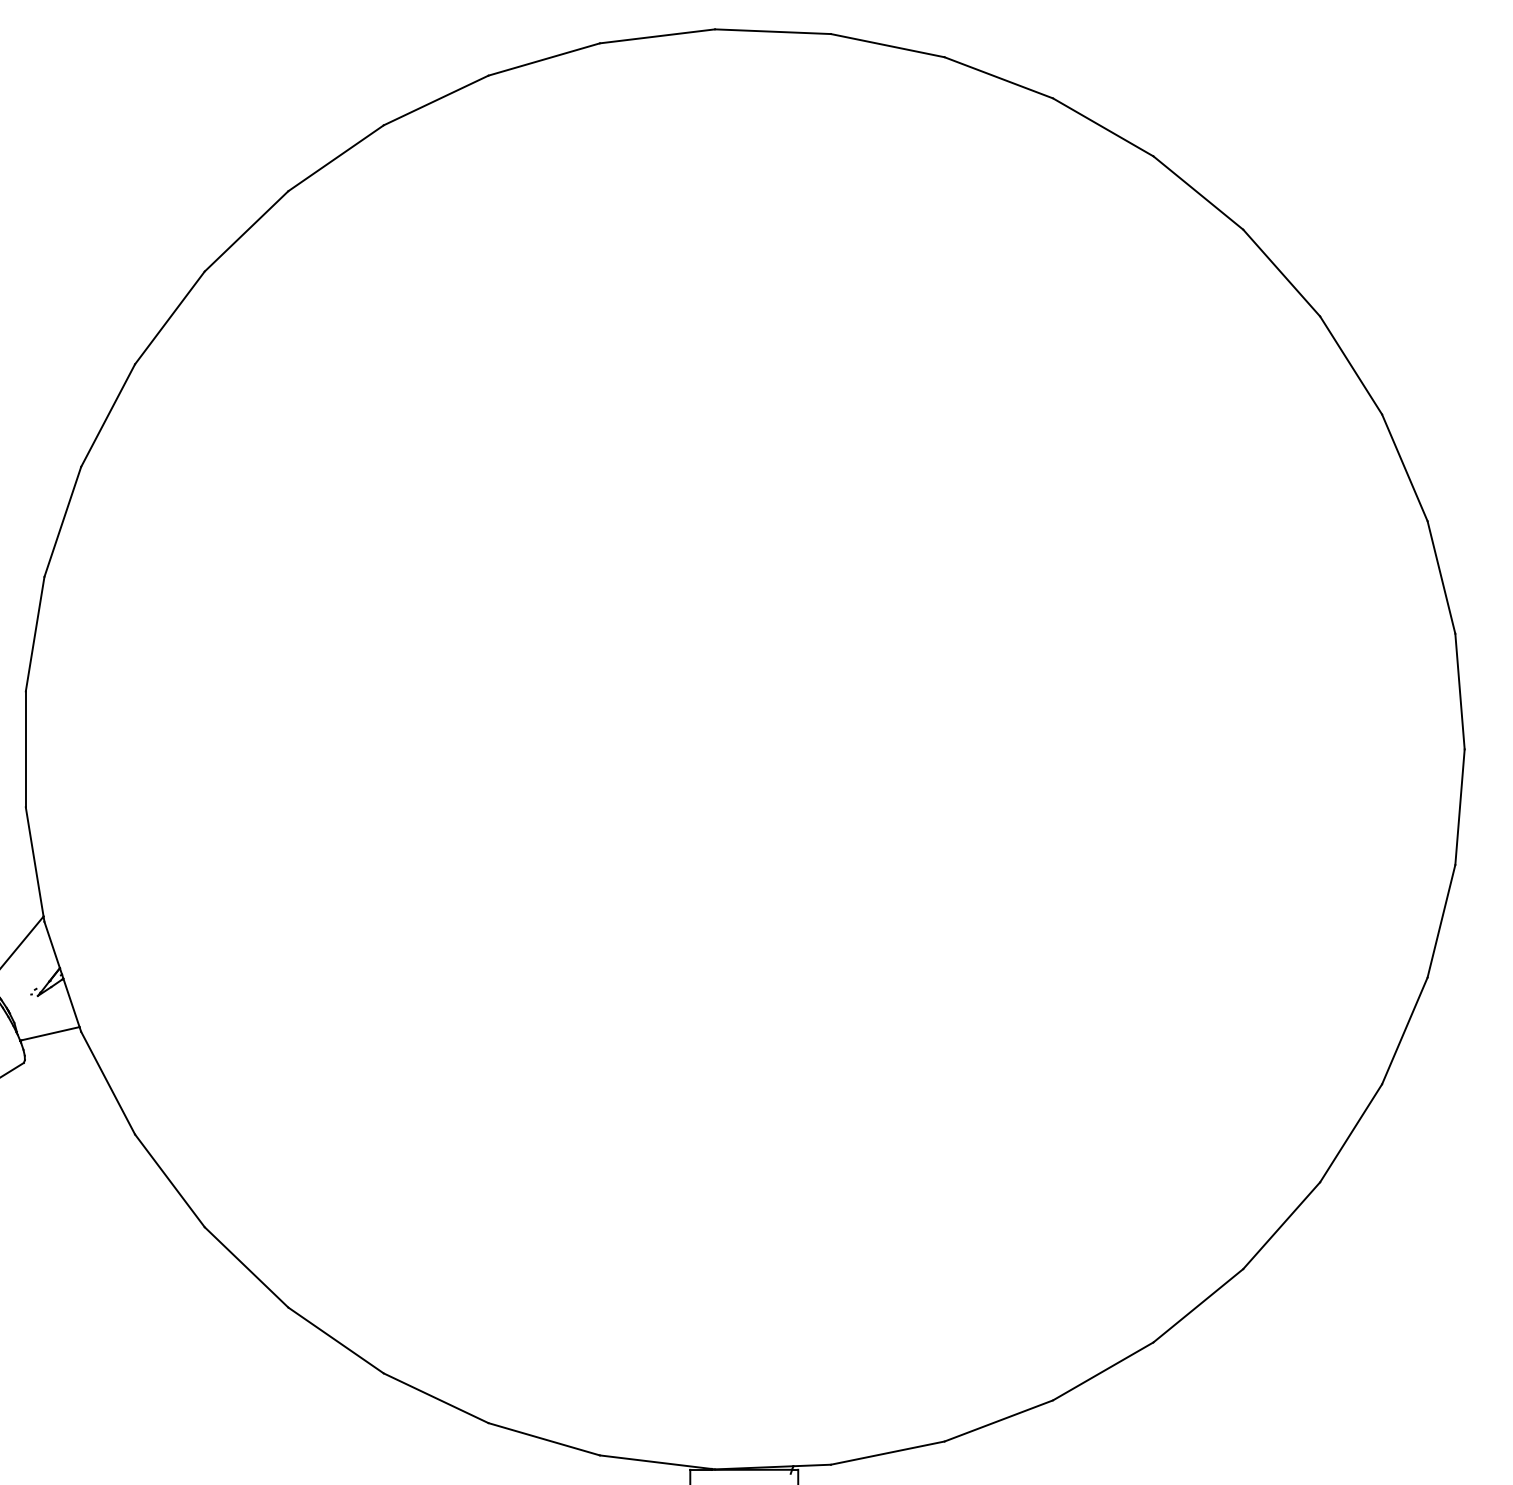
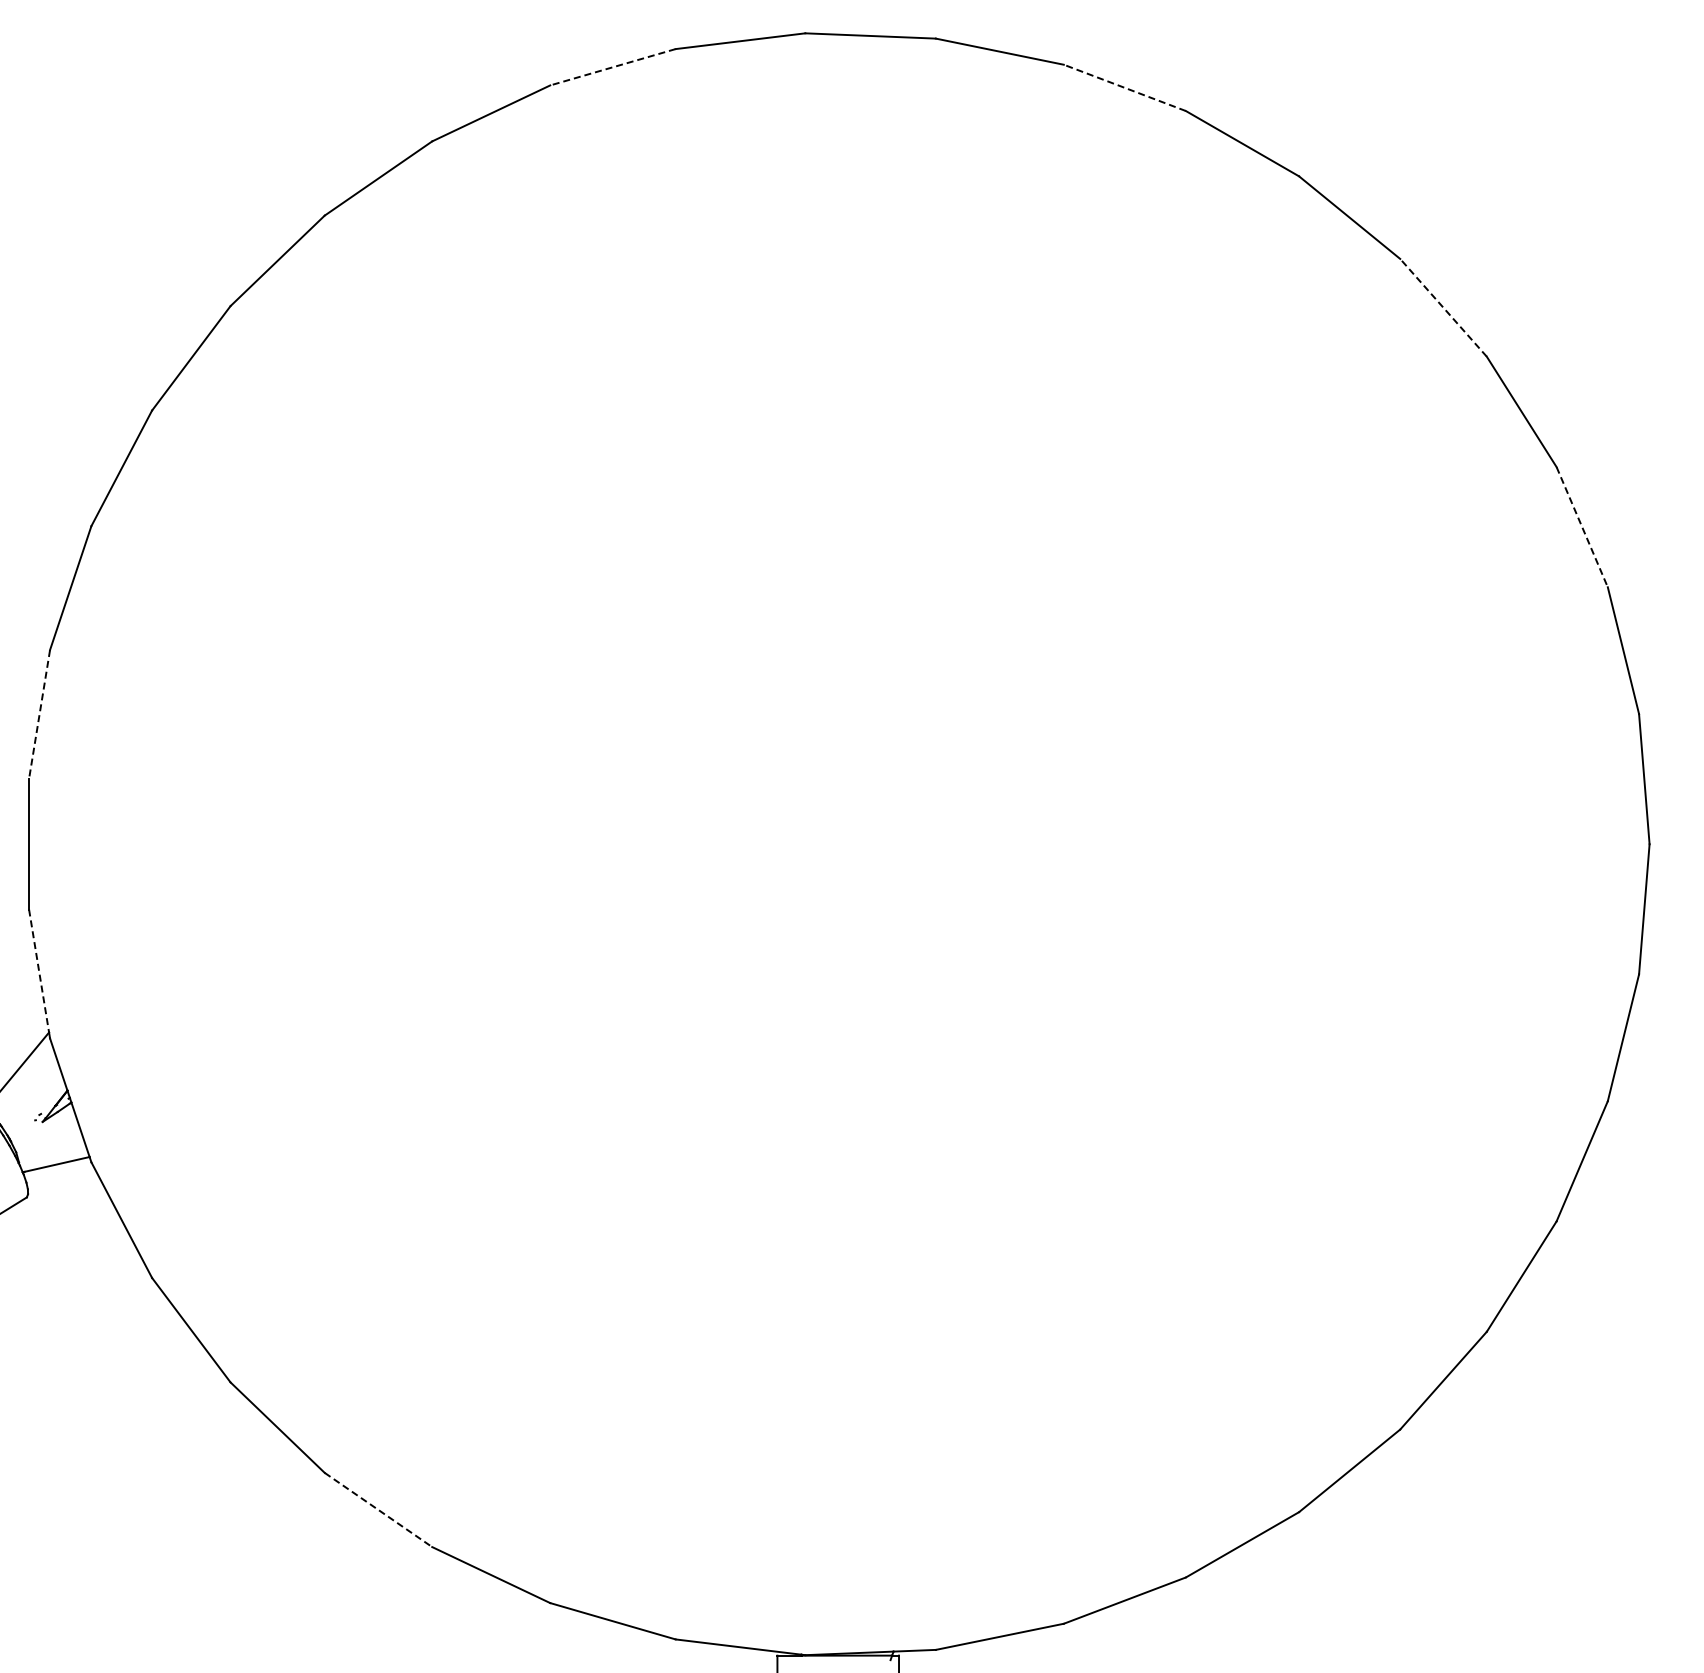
line: (543, 59) -> (612, 67), solid -> dashed
line: (998, 77) -> (1124, 87), solid -> dashed
line: (1281, 272) -> (1443, 307), solid -> dashed
line: (1405, 468) -> (1582, 527), solid -> dashed
line: (35, 635) -> (39, 715), solid -> dashed
line: (35, 862) -> (39, 971), solid -> dashed
line: (336, 1340) -> (378, 1510), solid -> dashed

